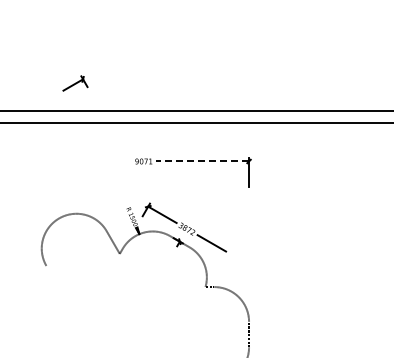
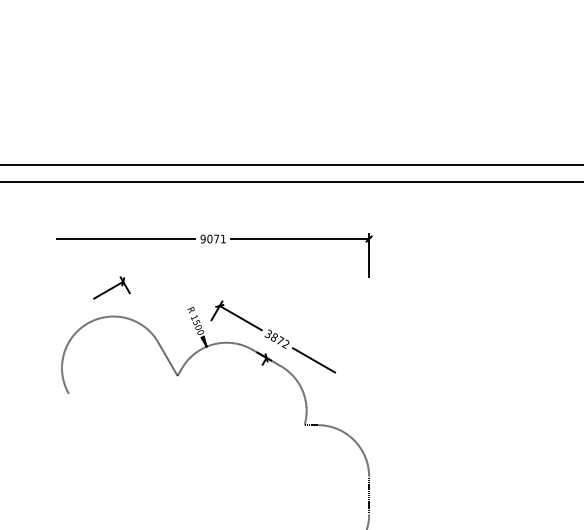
part: (75, 83) -> (111, 287), moved
line: (84, 161) -> (125, 239), added
line: (202, 161) -> (300, 239), dashed -> solid

